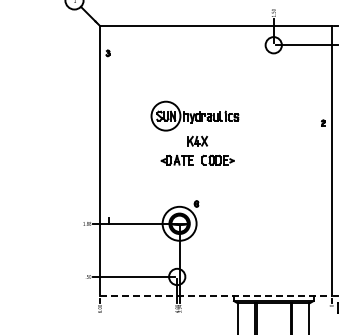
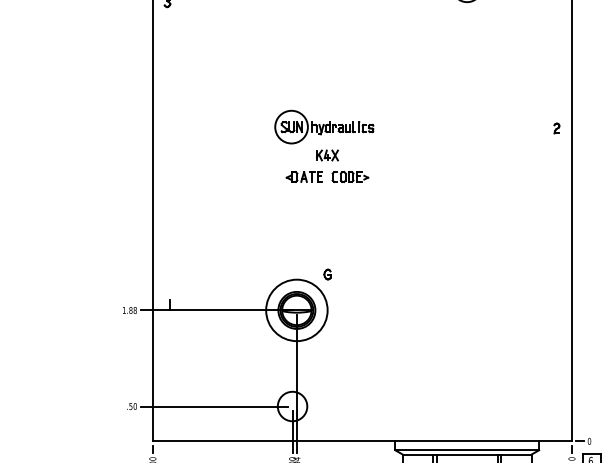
part: (194, 132) -> (323, 145), size x0.62
line: (215, 296) -> (361, 441), dashed -> solid

